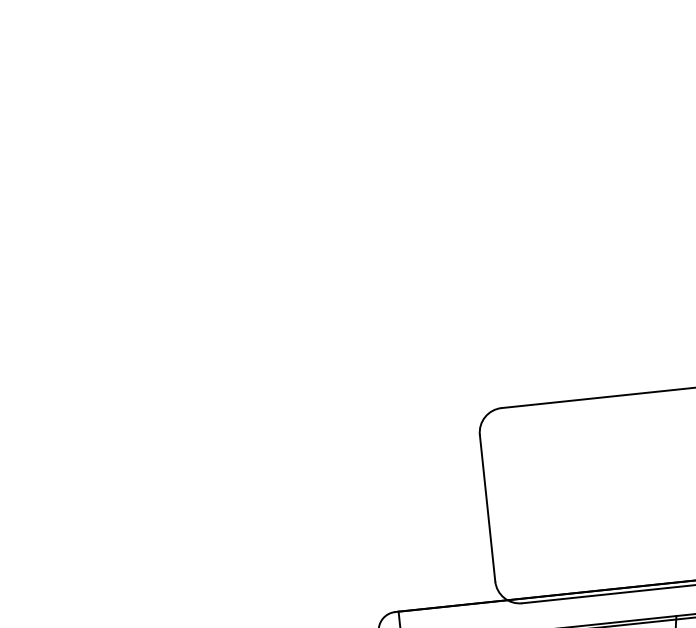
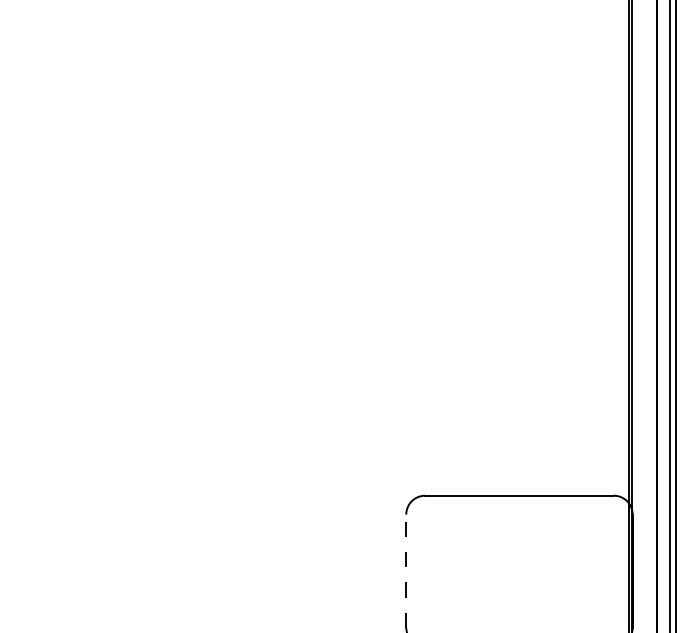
line: (487, 508) -> (406, 571), solid -> dashed

